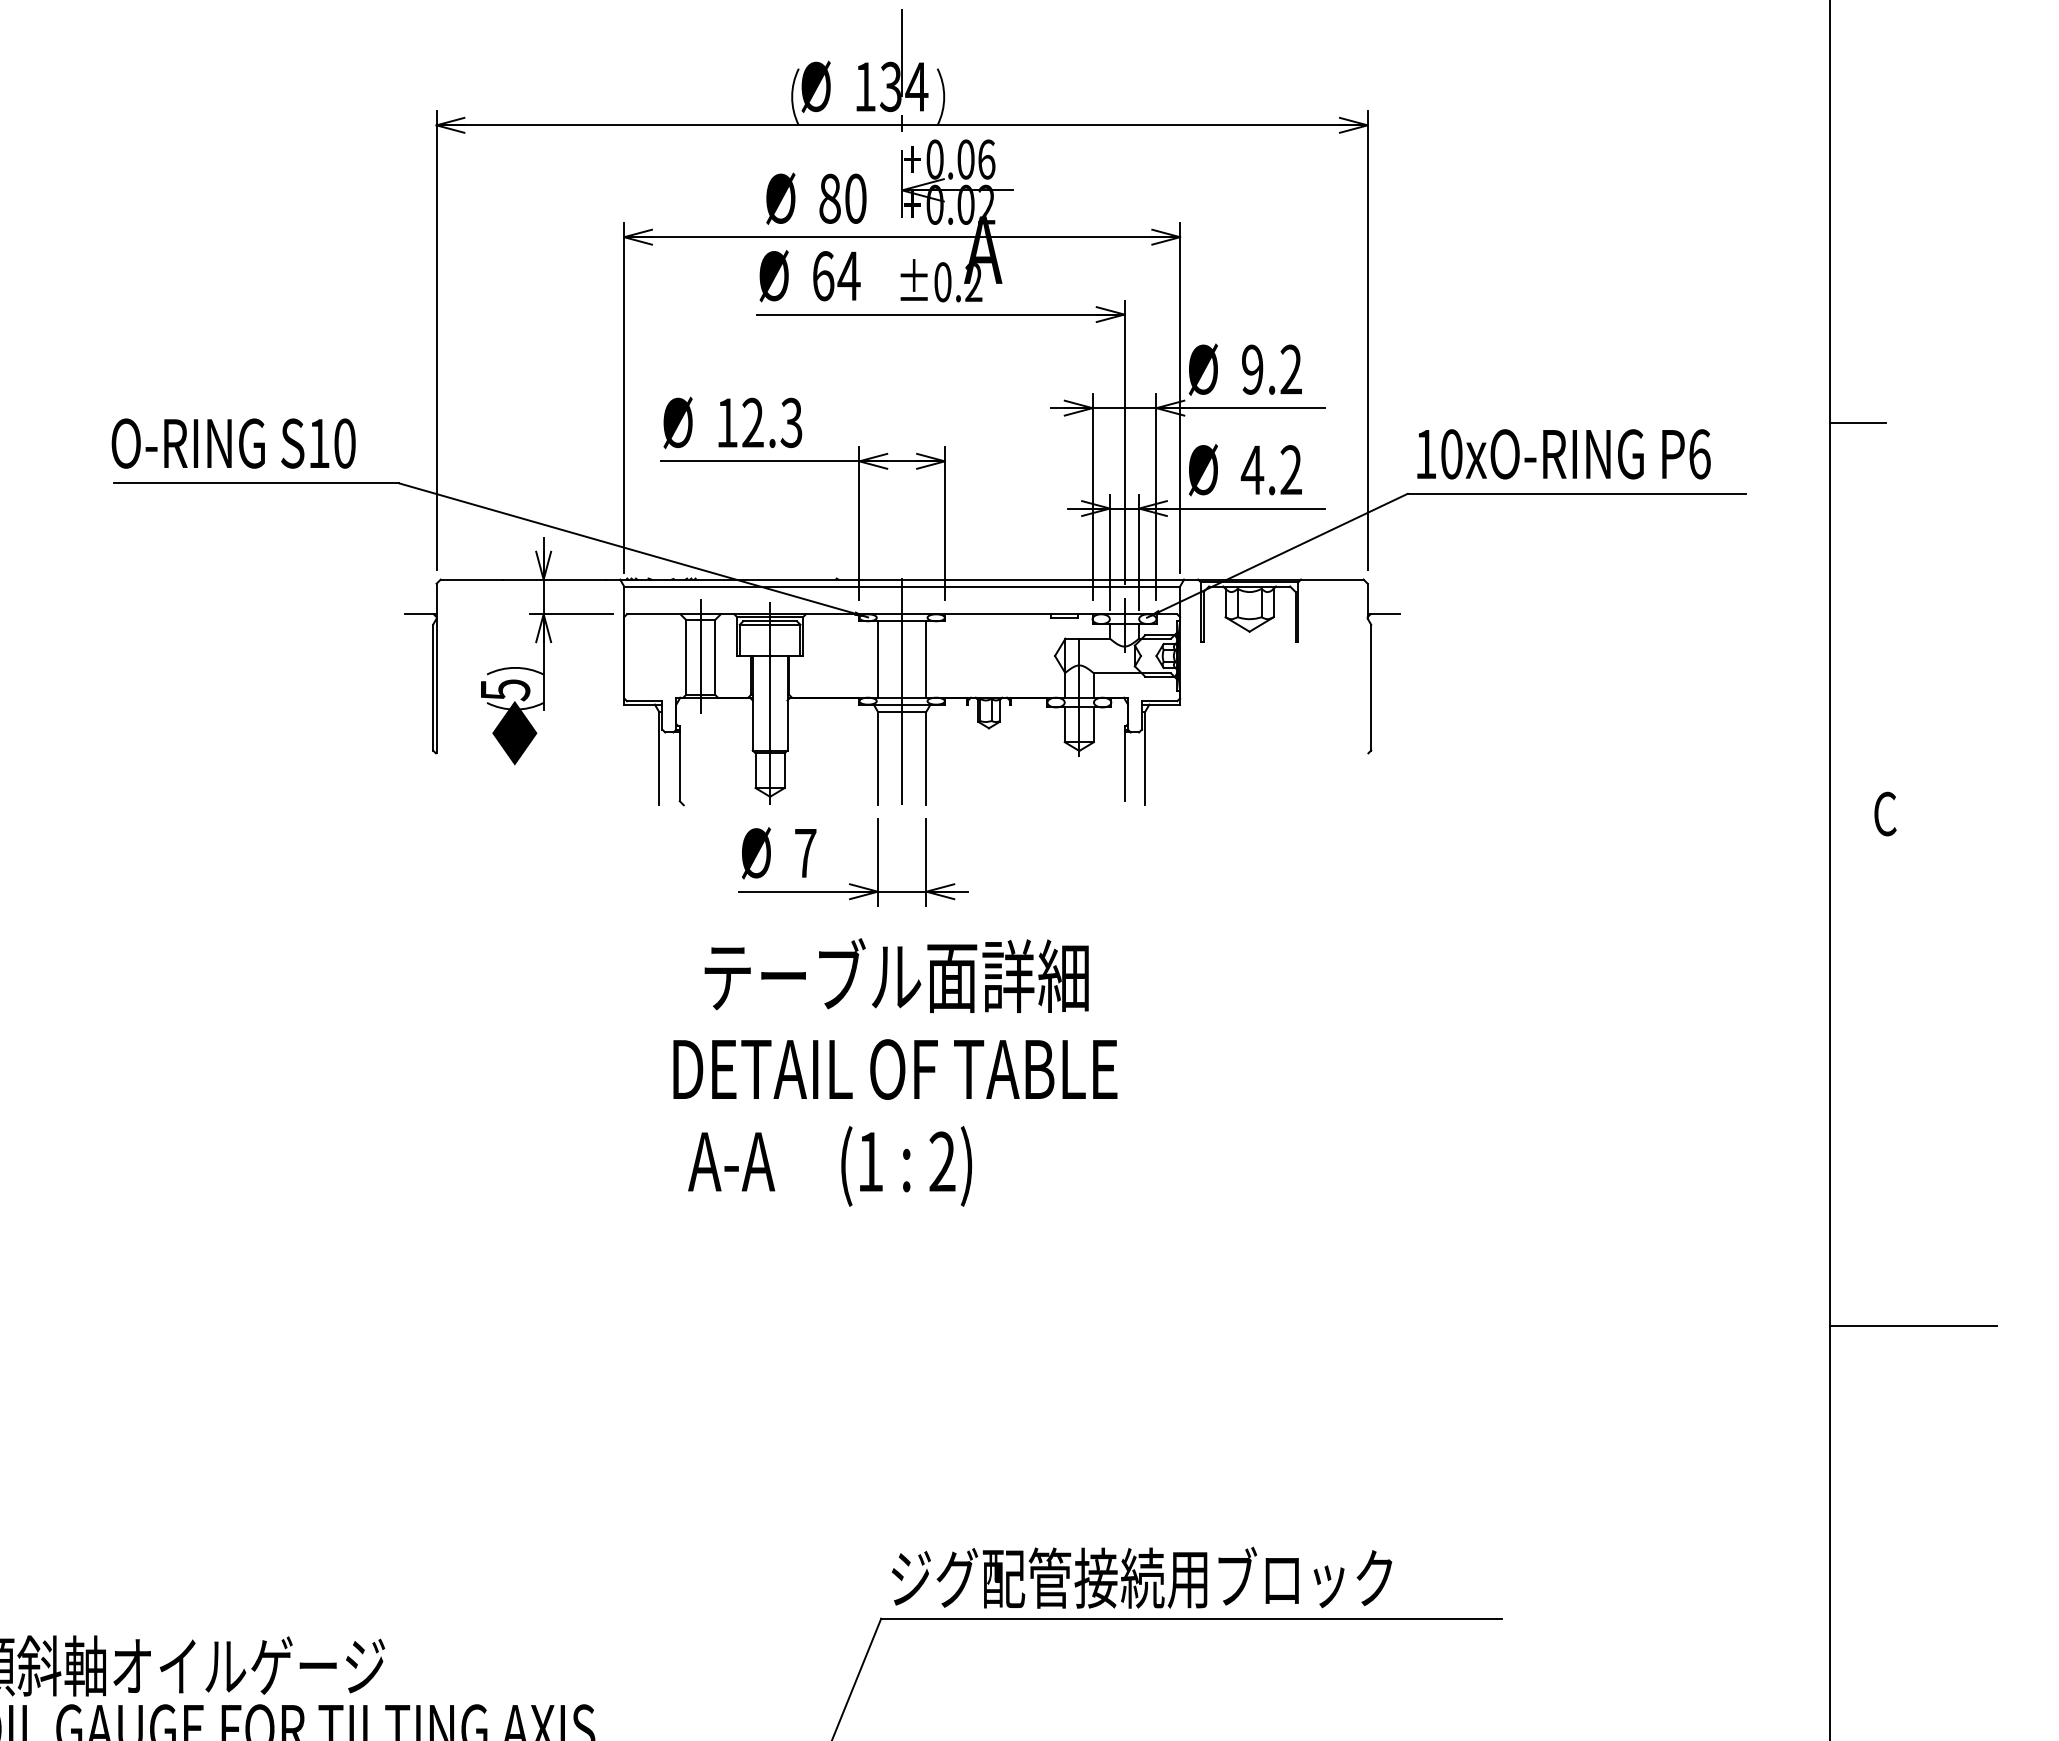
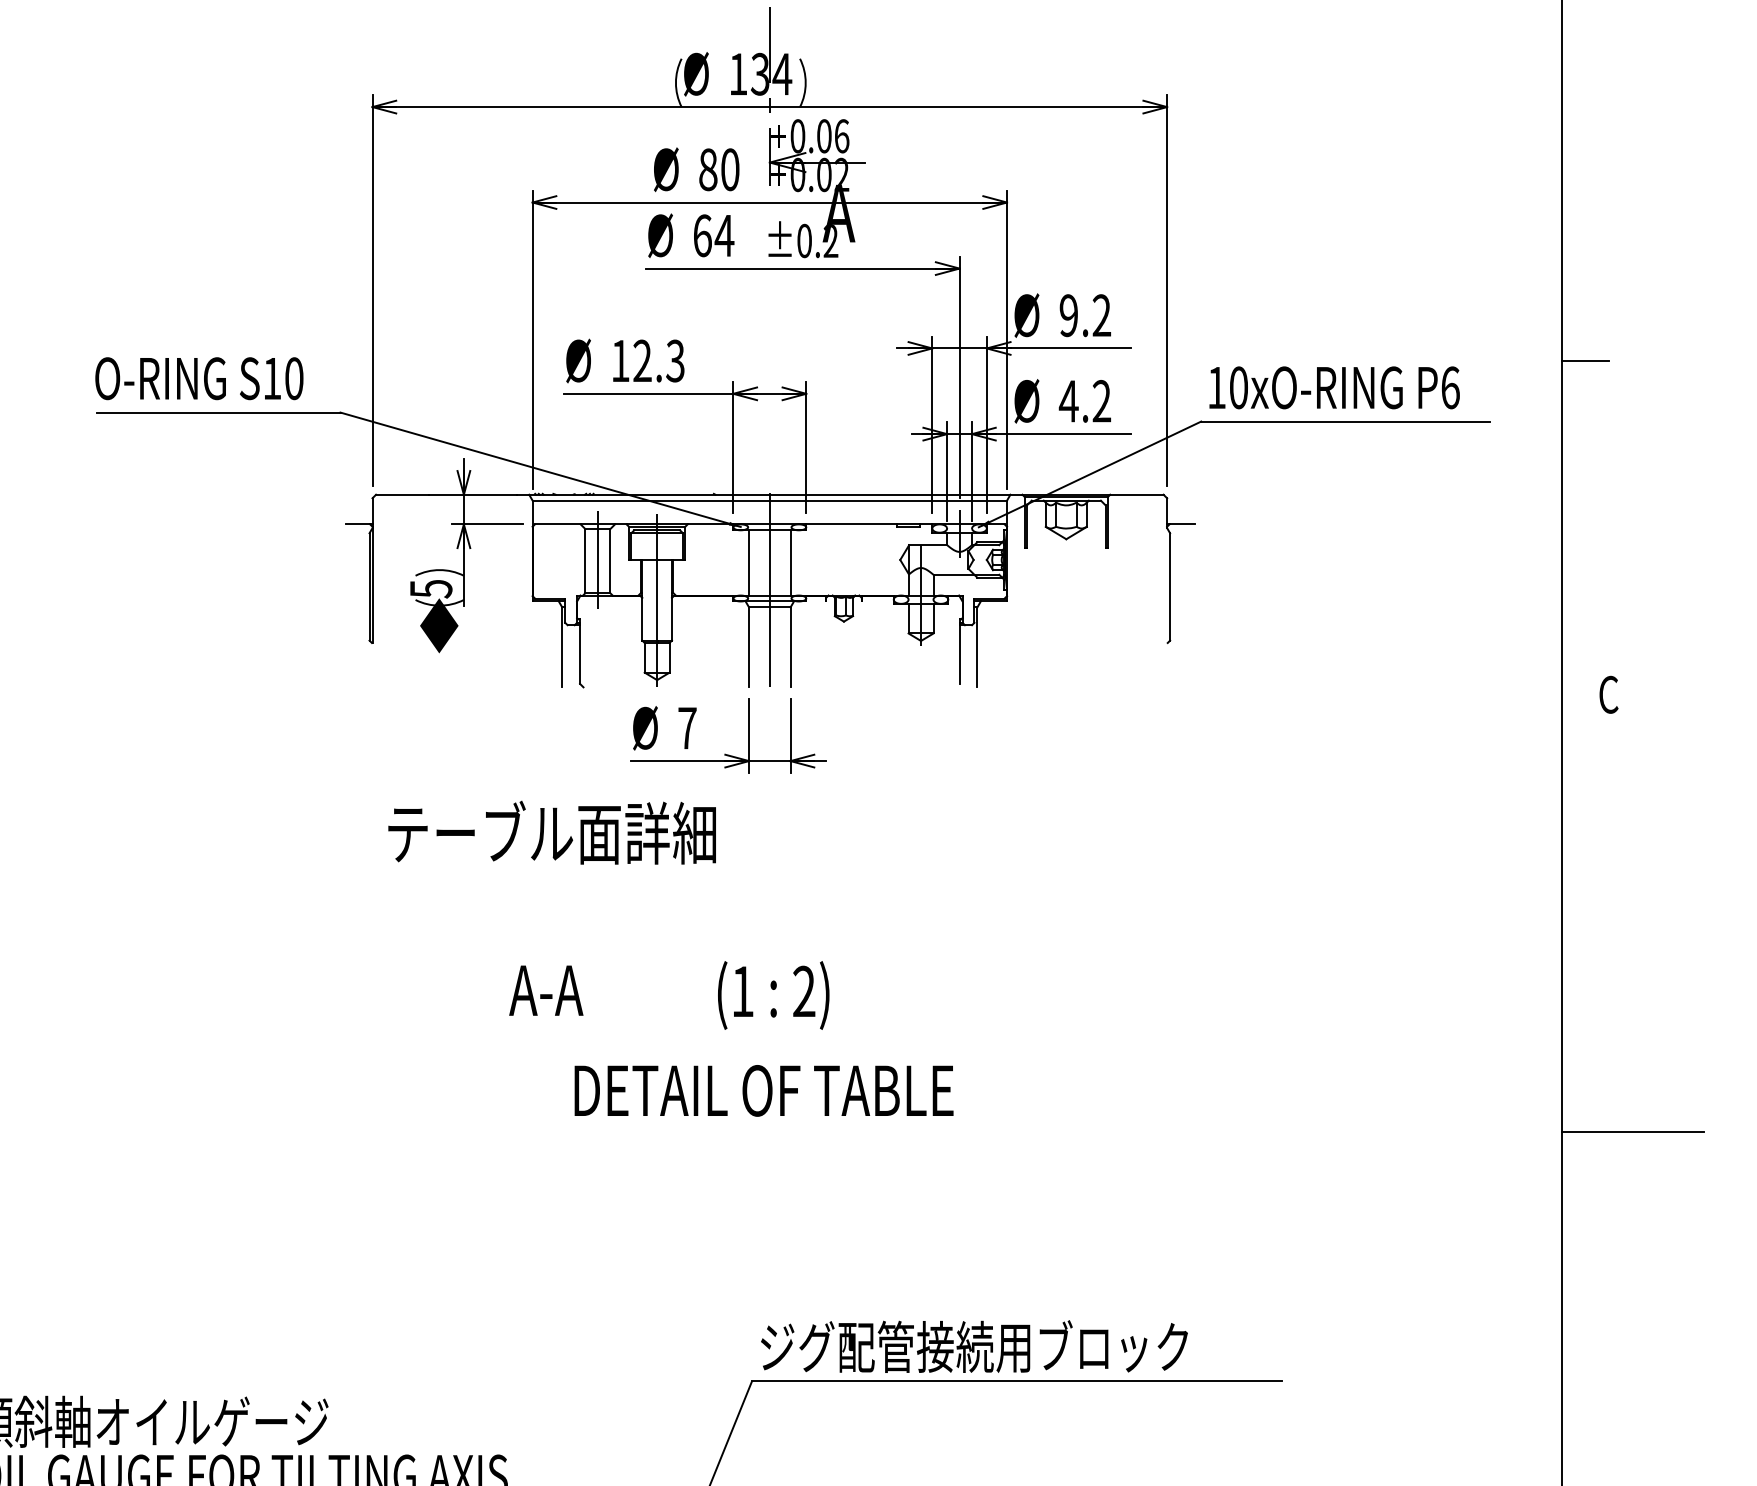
text: (895, 975) -> (551, 832), moved
text: (894, 1069) -> (763, 1090), moved
text: (731, 1161) -> (546, 990), moved

